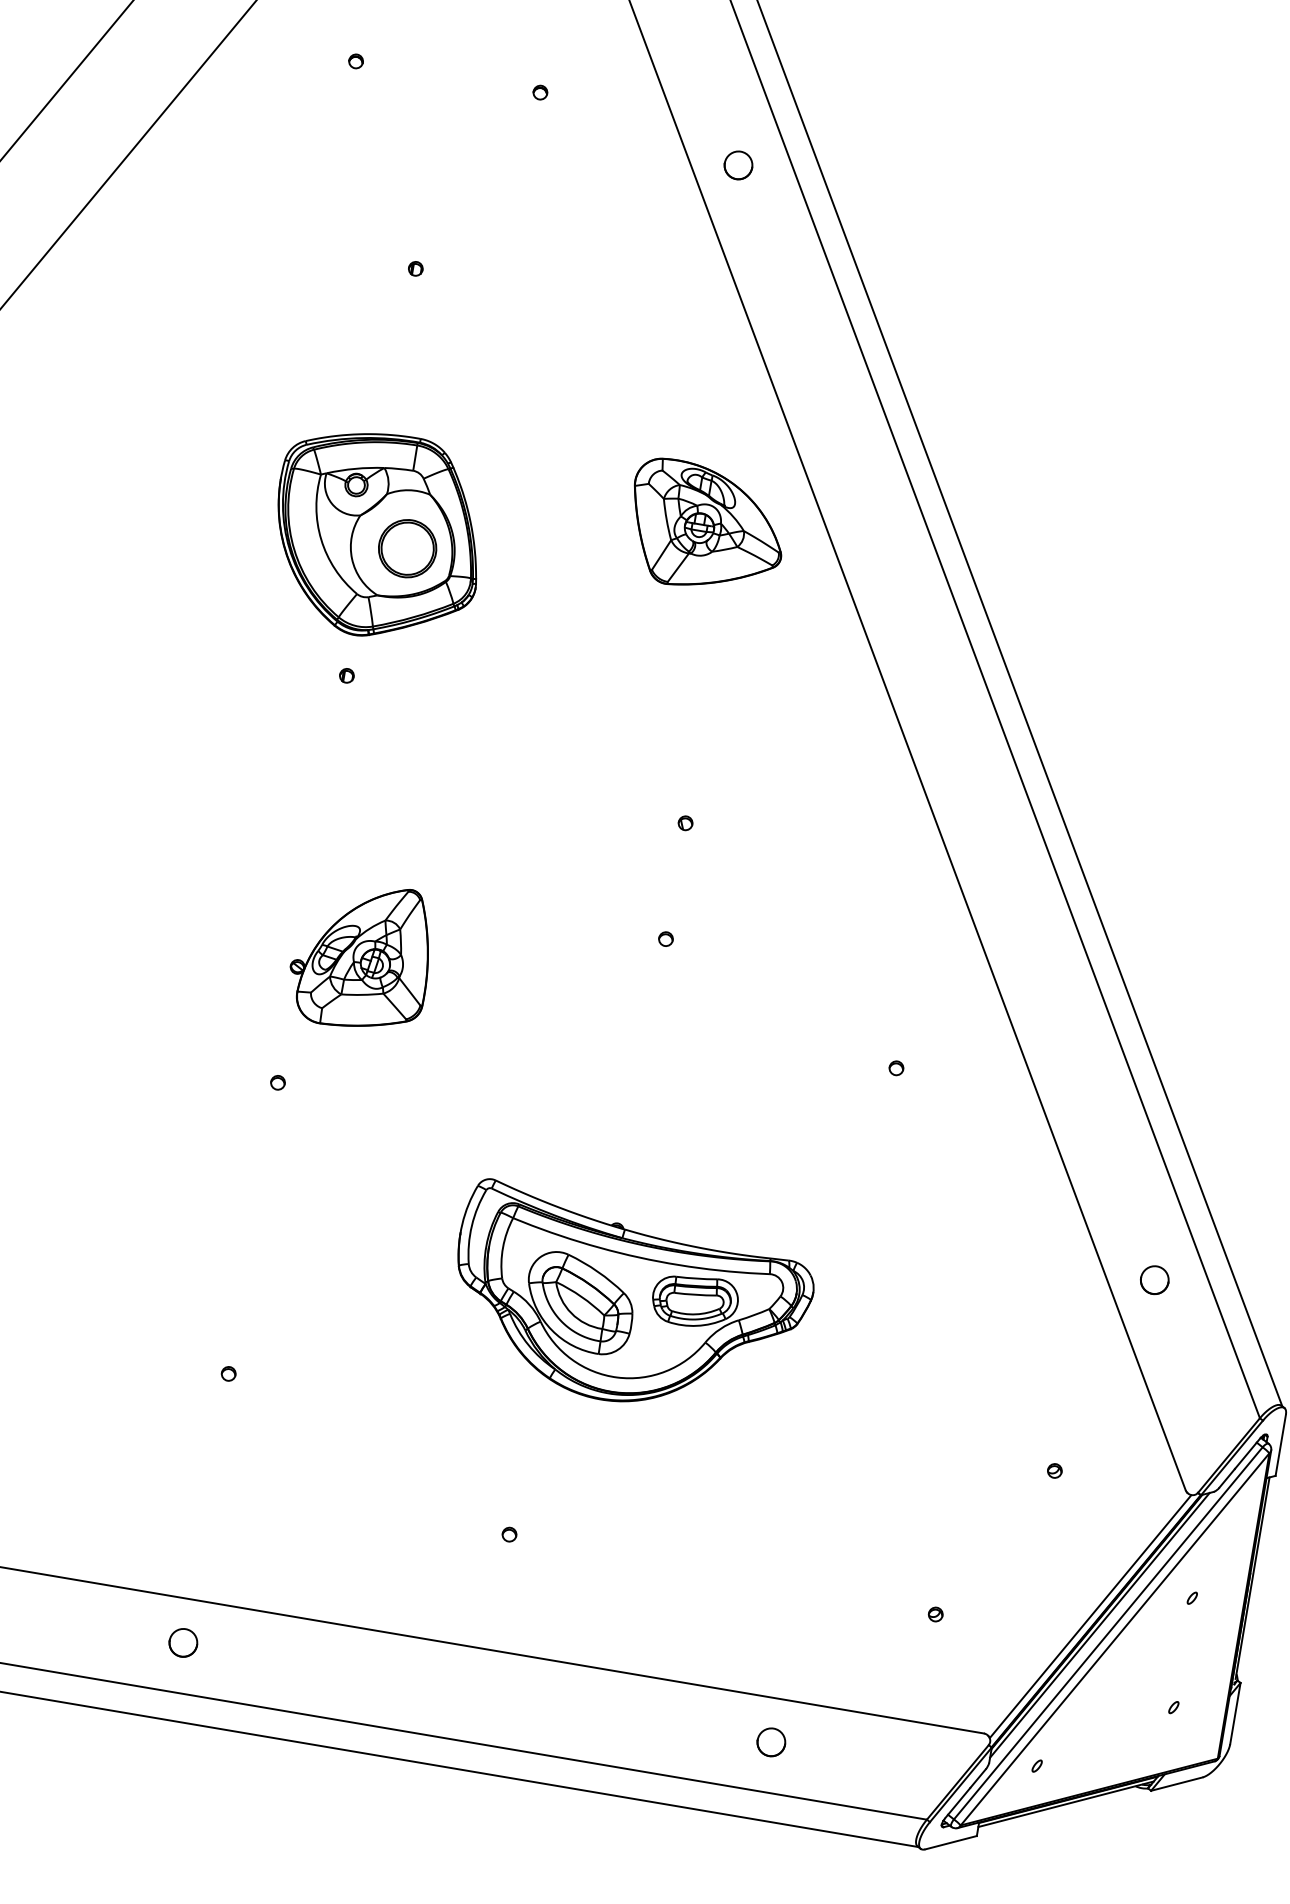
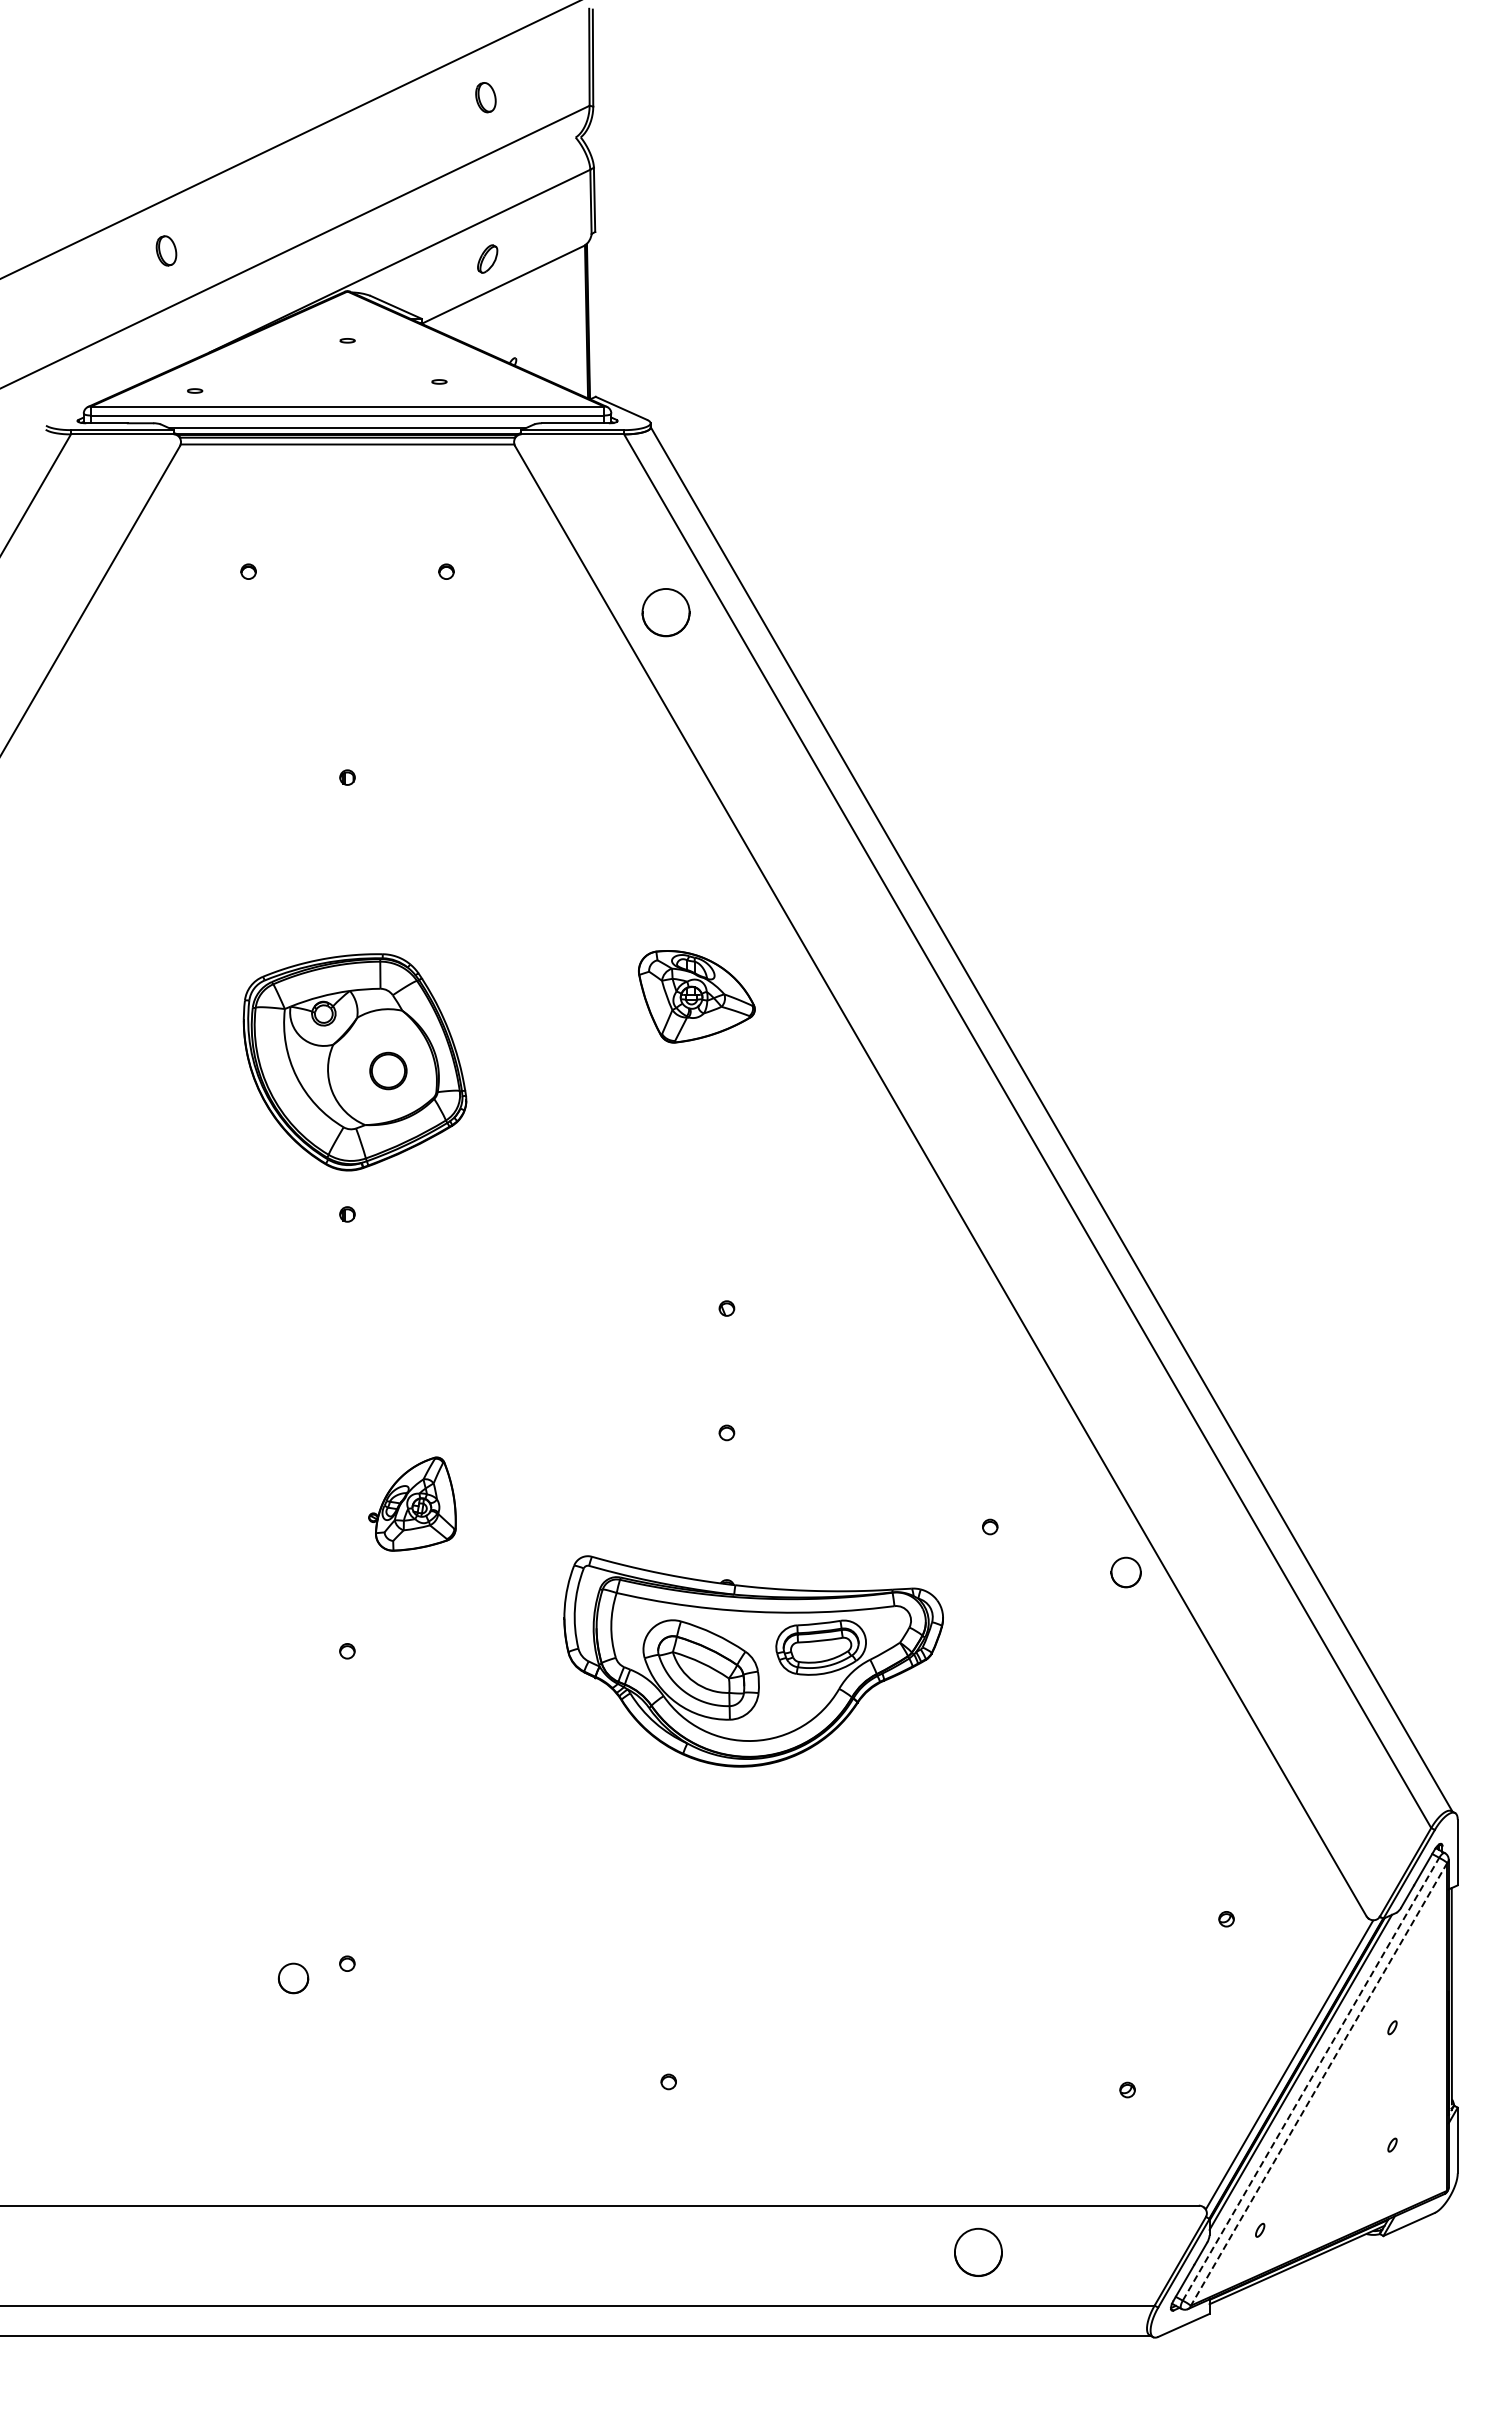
circle: (738, 165) -> (665, 612), size x1.6
part: (706, 527) -> (696, 996), size x0.7
part: (407, 548) -> (388, 1070), size x0.6
part: (361, 955) -> (412, 1503), size x0.6
part: (1154, 1280) -> (1125, 1572), moved
part: (629, 1303) -> (753, 1661), moved
line: (1108, 1633) -> (1311, 2079), solid -> dashed
line: (1115, 1639) -> (1319, 2084), solid -> dashed
part: (183, 1642) -> (293, 1978), moved
part: (771, 1742) -> (978, 2252), size x1.6

